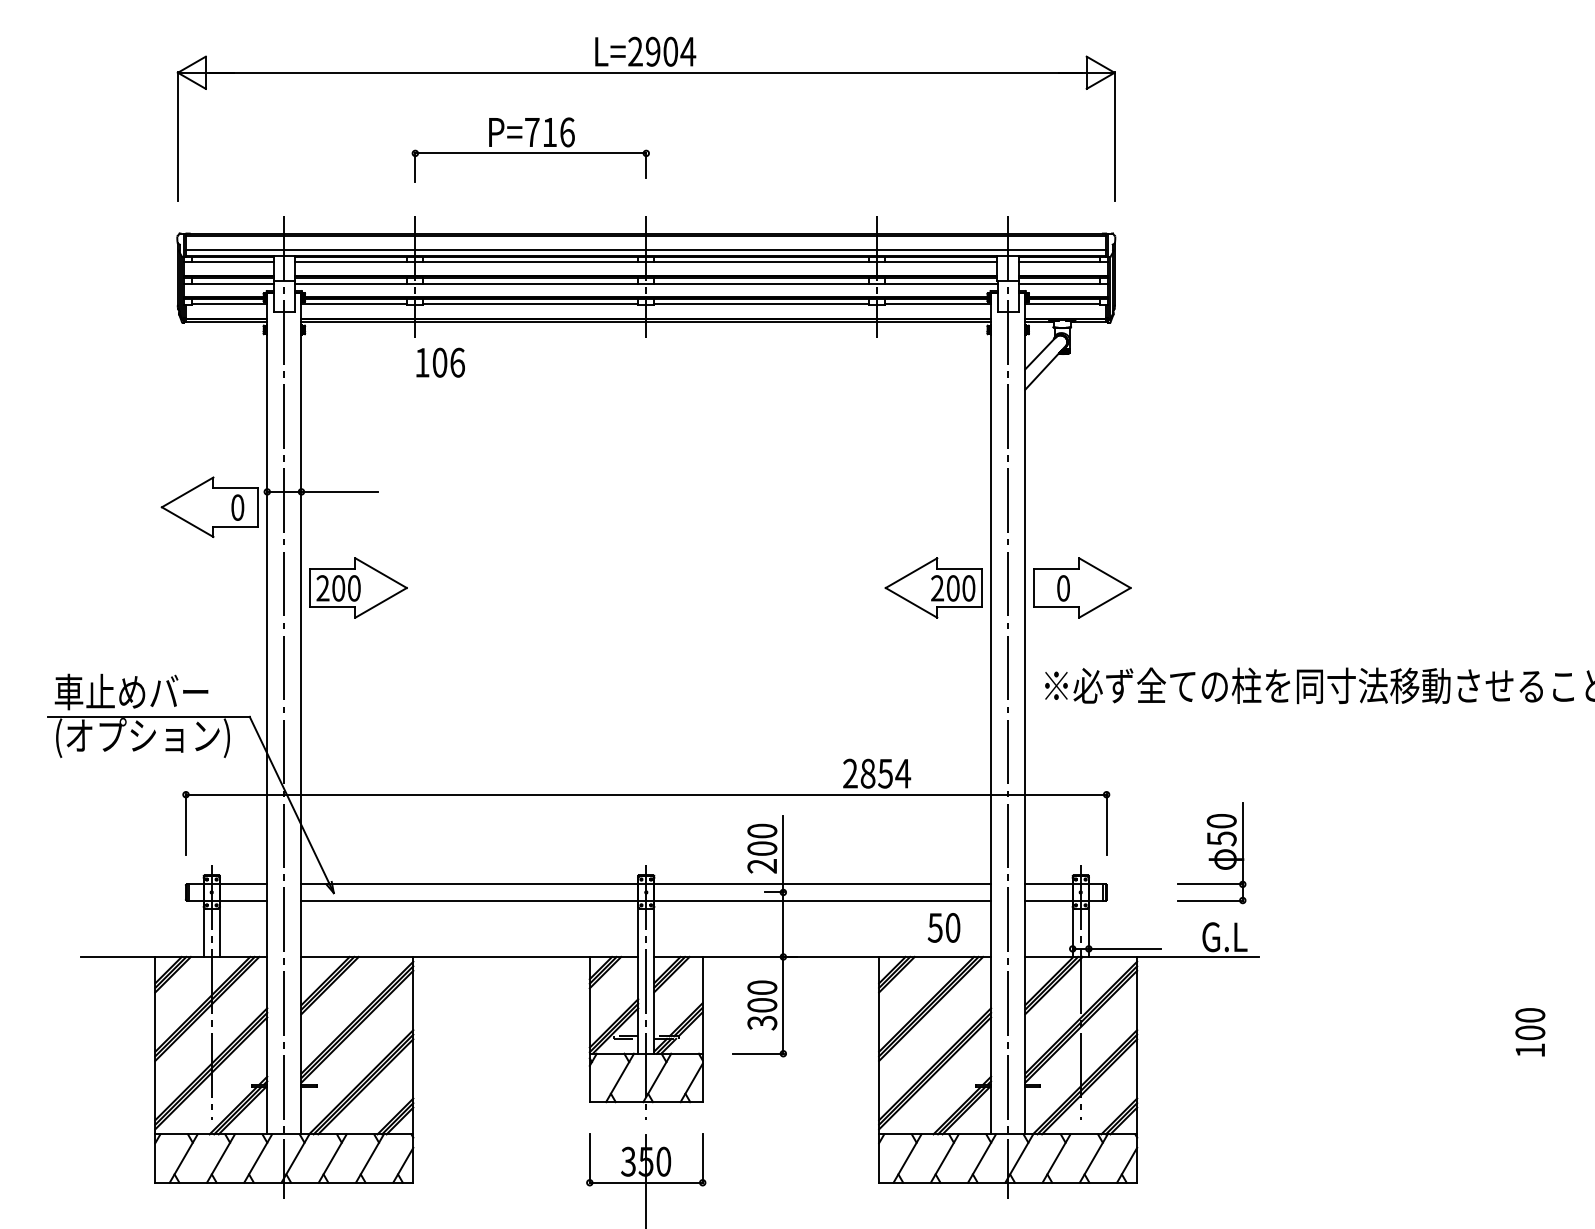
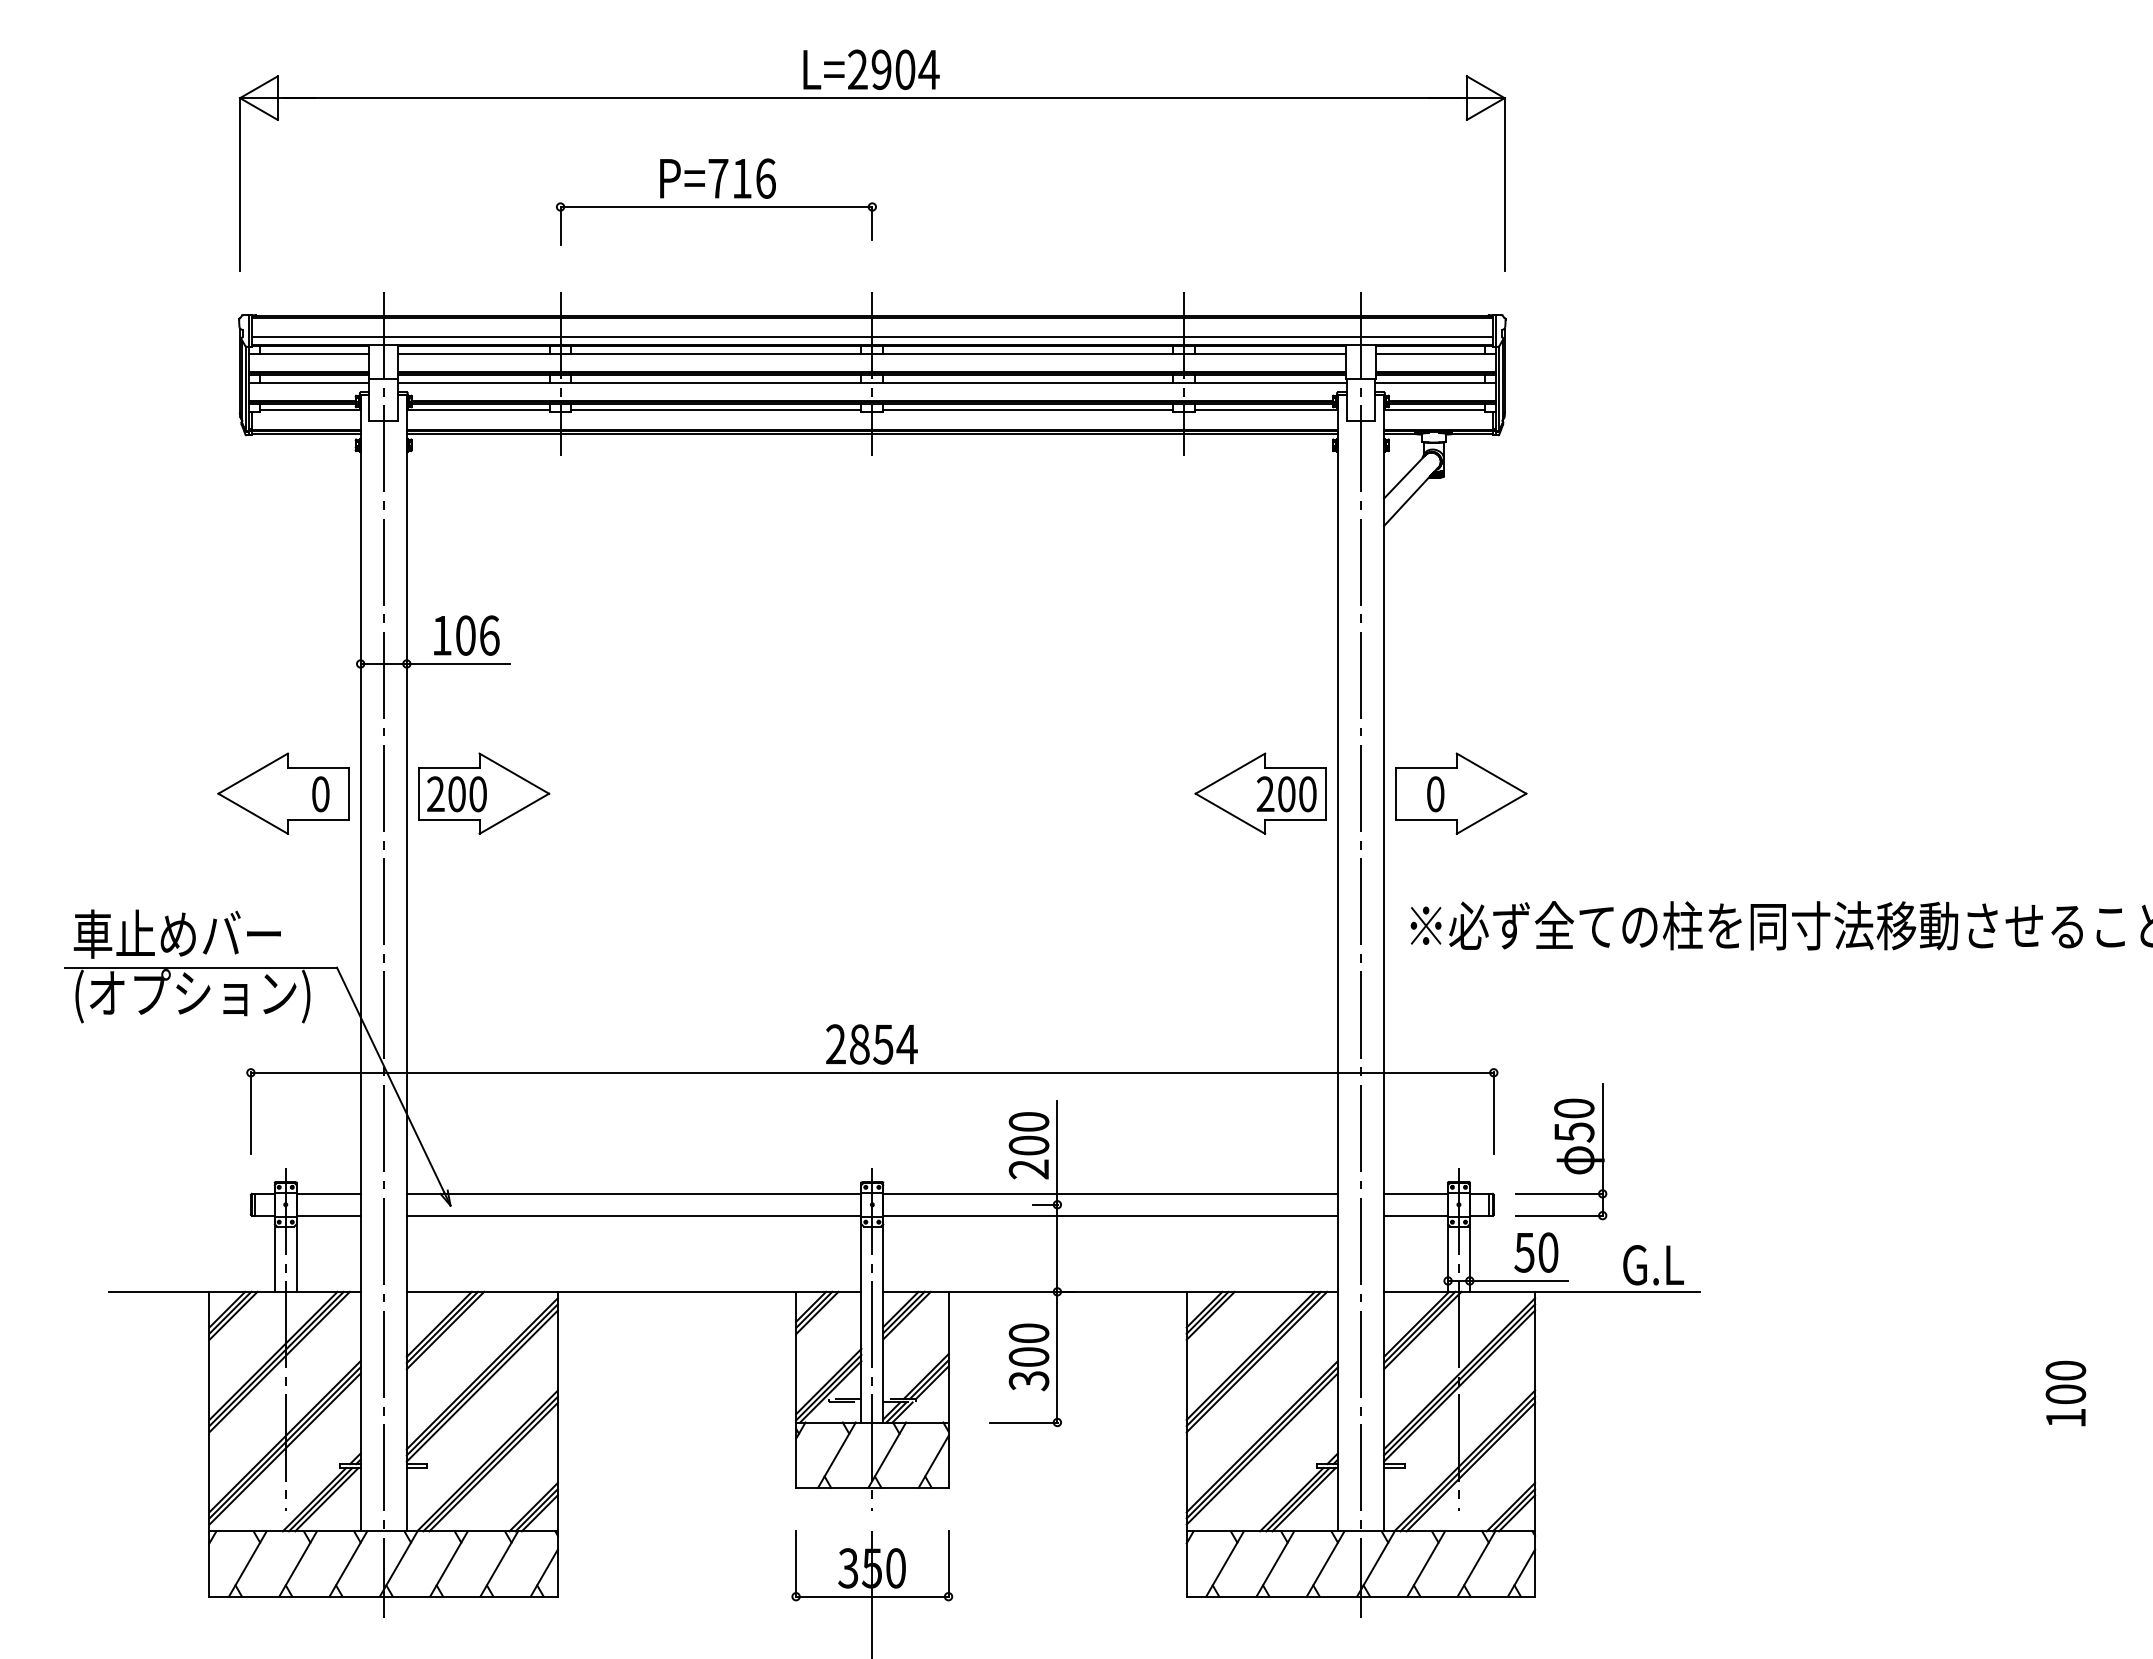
text: (440, 362) -> (466, 635), moved
part: (210, 507) -> (283, 793), moved
text: (876, 773) -> (871, 1044), moved
part: (1212, 853) -> (1561, 1151), moved
text: (944, 927) -> (1536, 1252), moved

